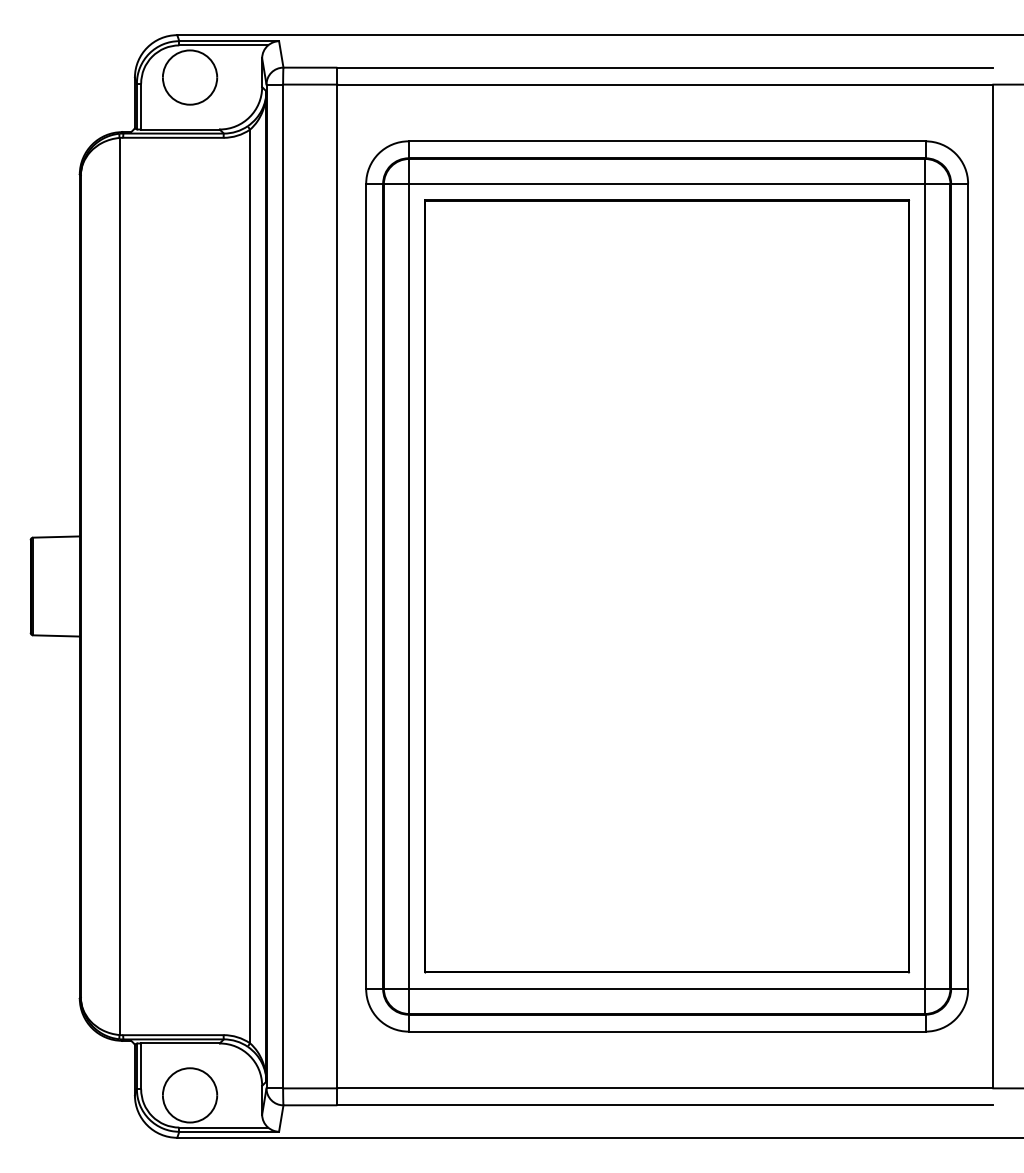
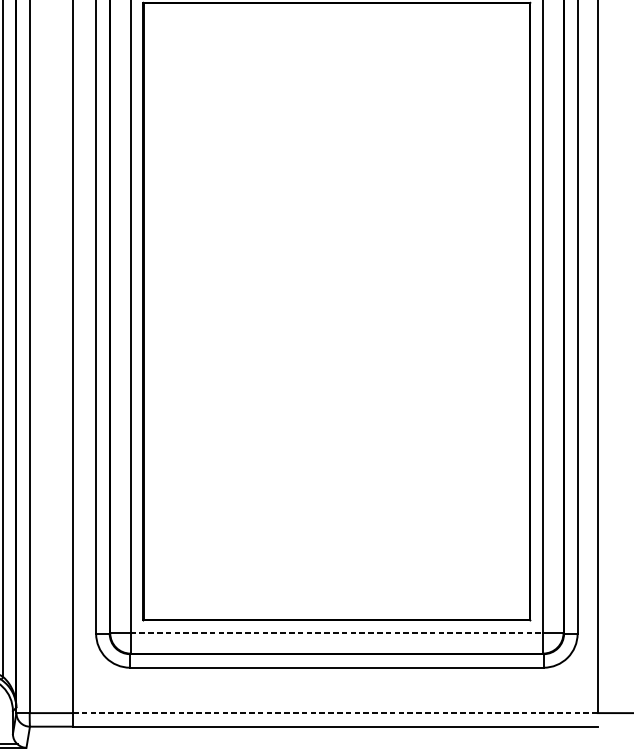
line: (667, 988) -> (337, 633), solid -> dashed
line: (665, 1088) -> (335, 713), solid -> dashed

